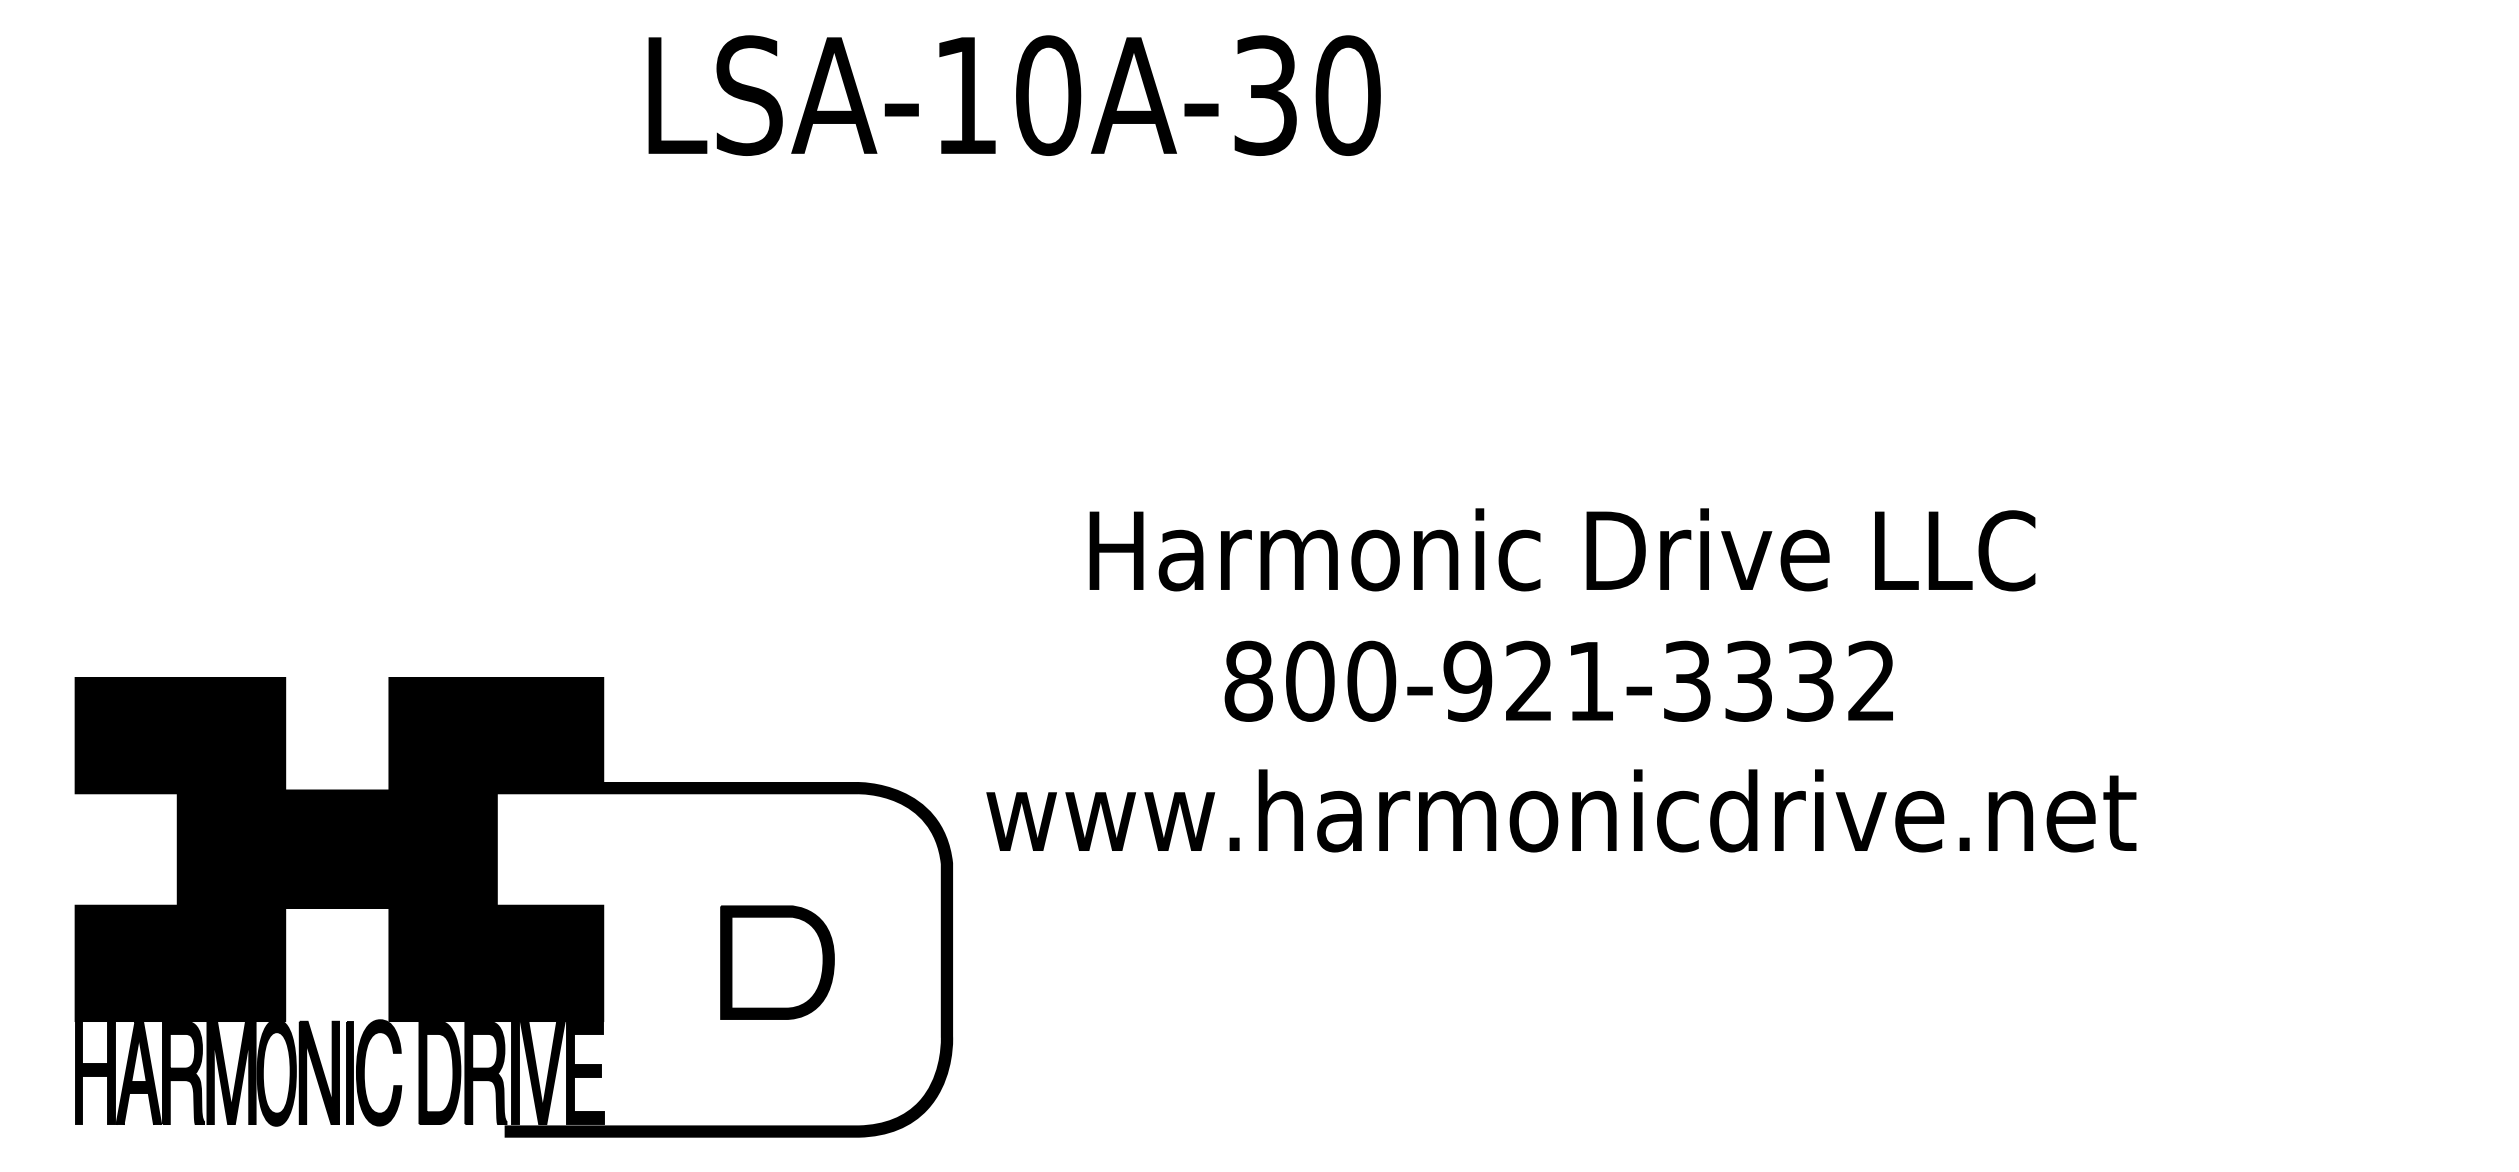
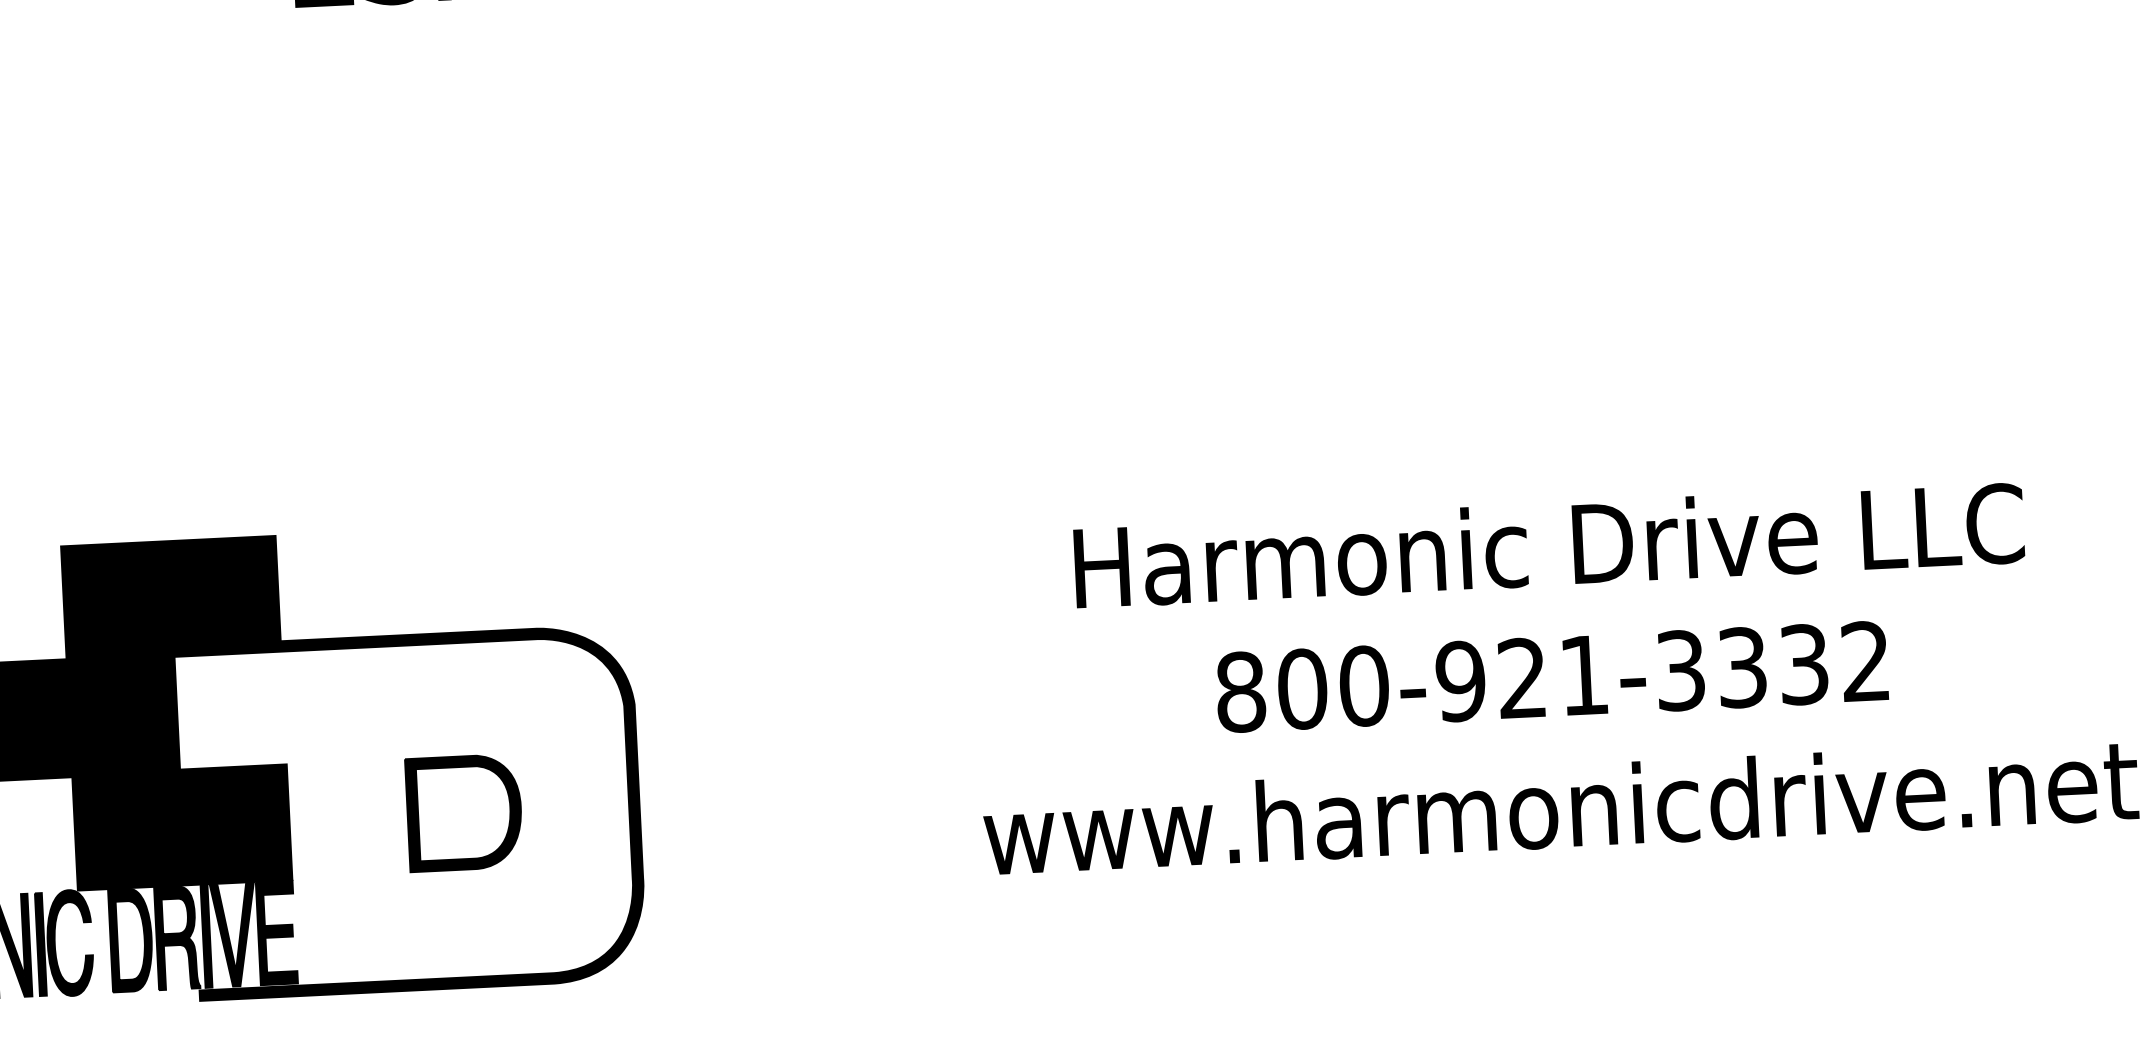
text: (1561, 680) -> (1554, 676), moved

